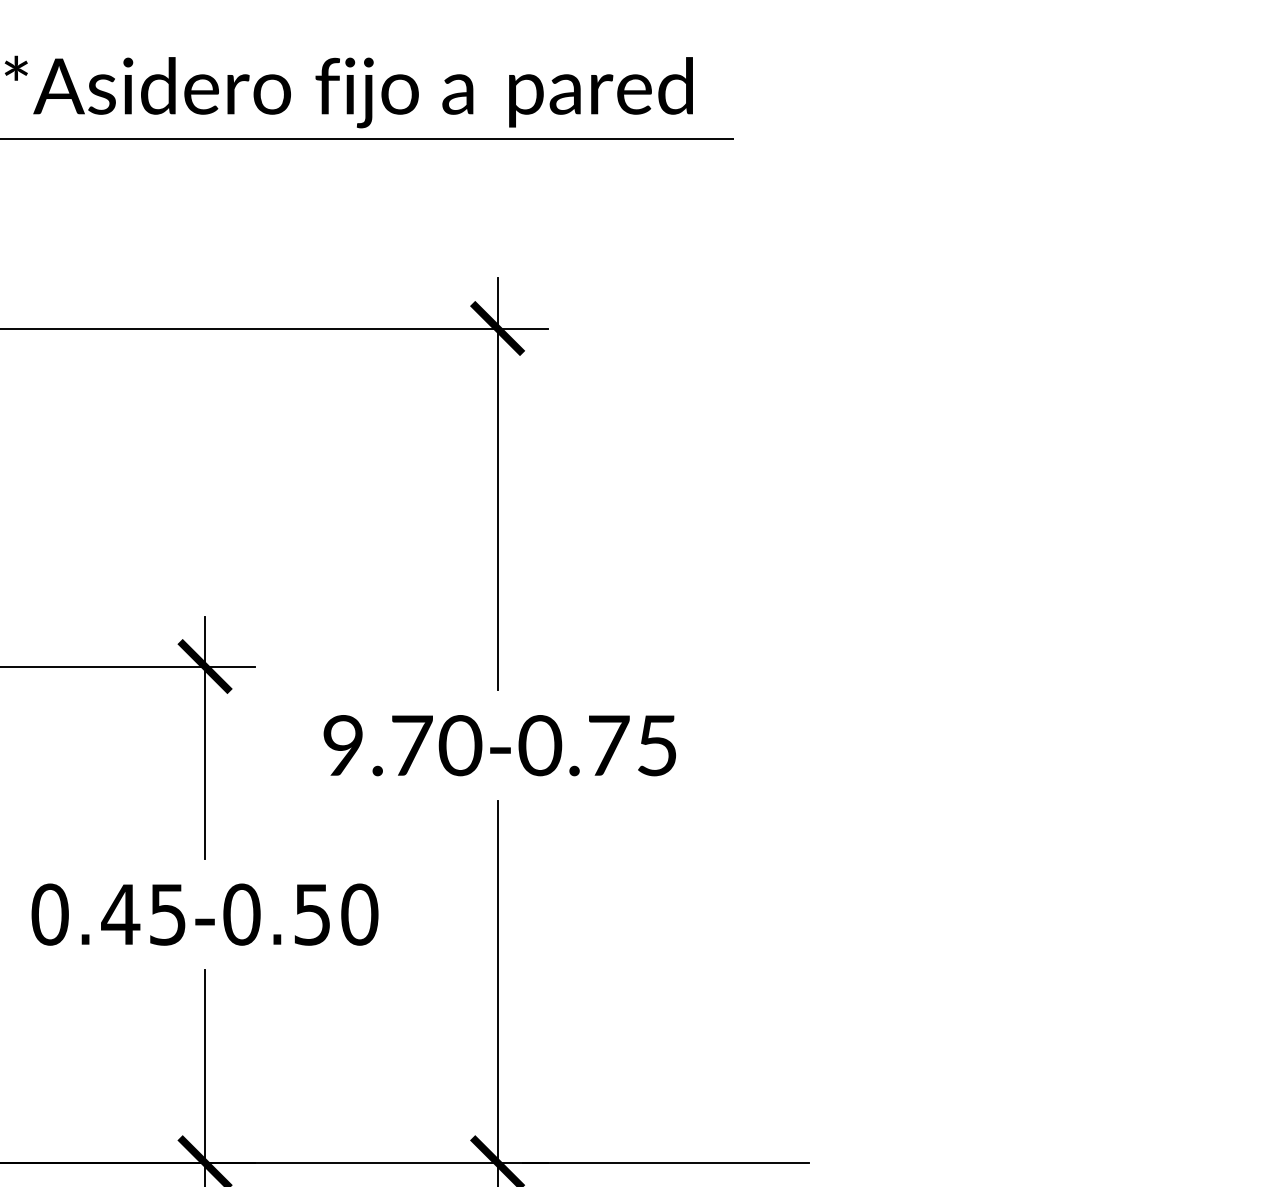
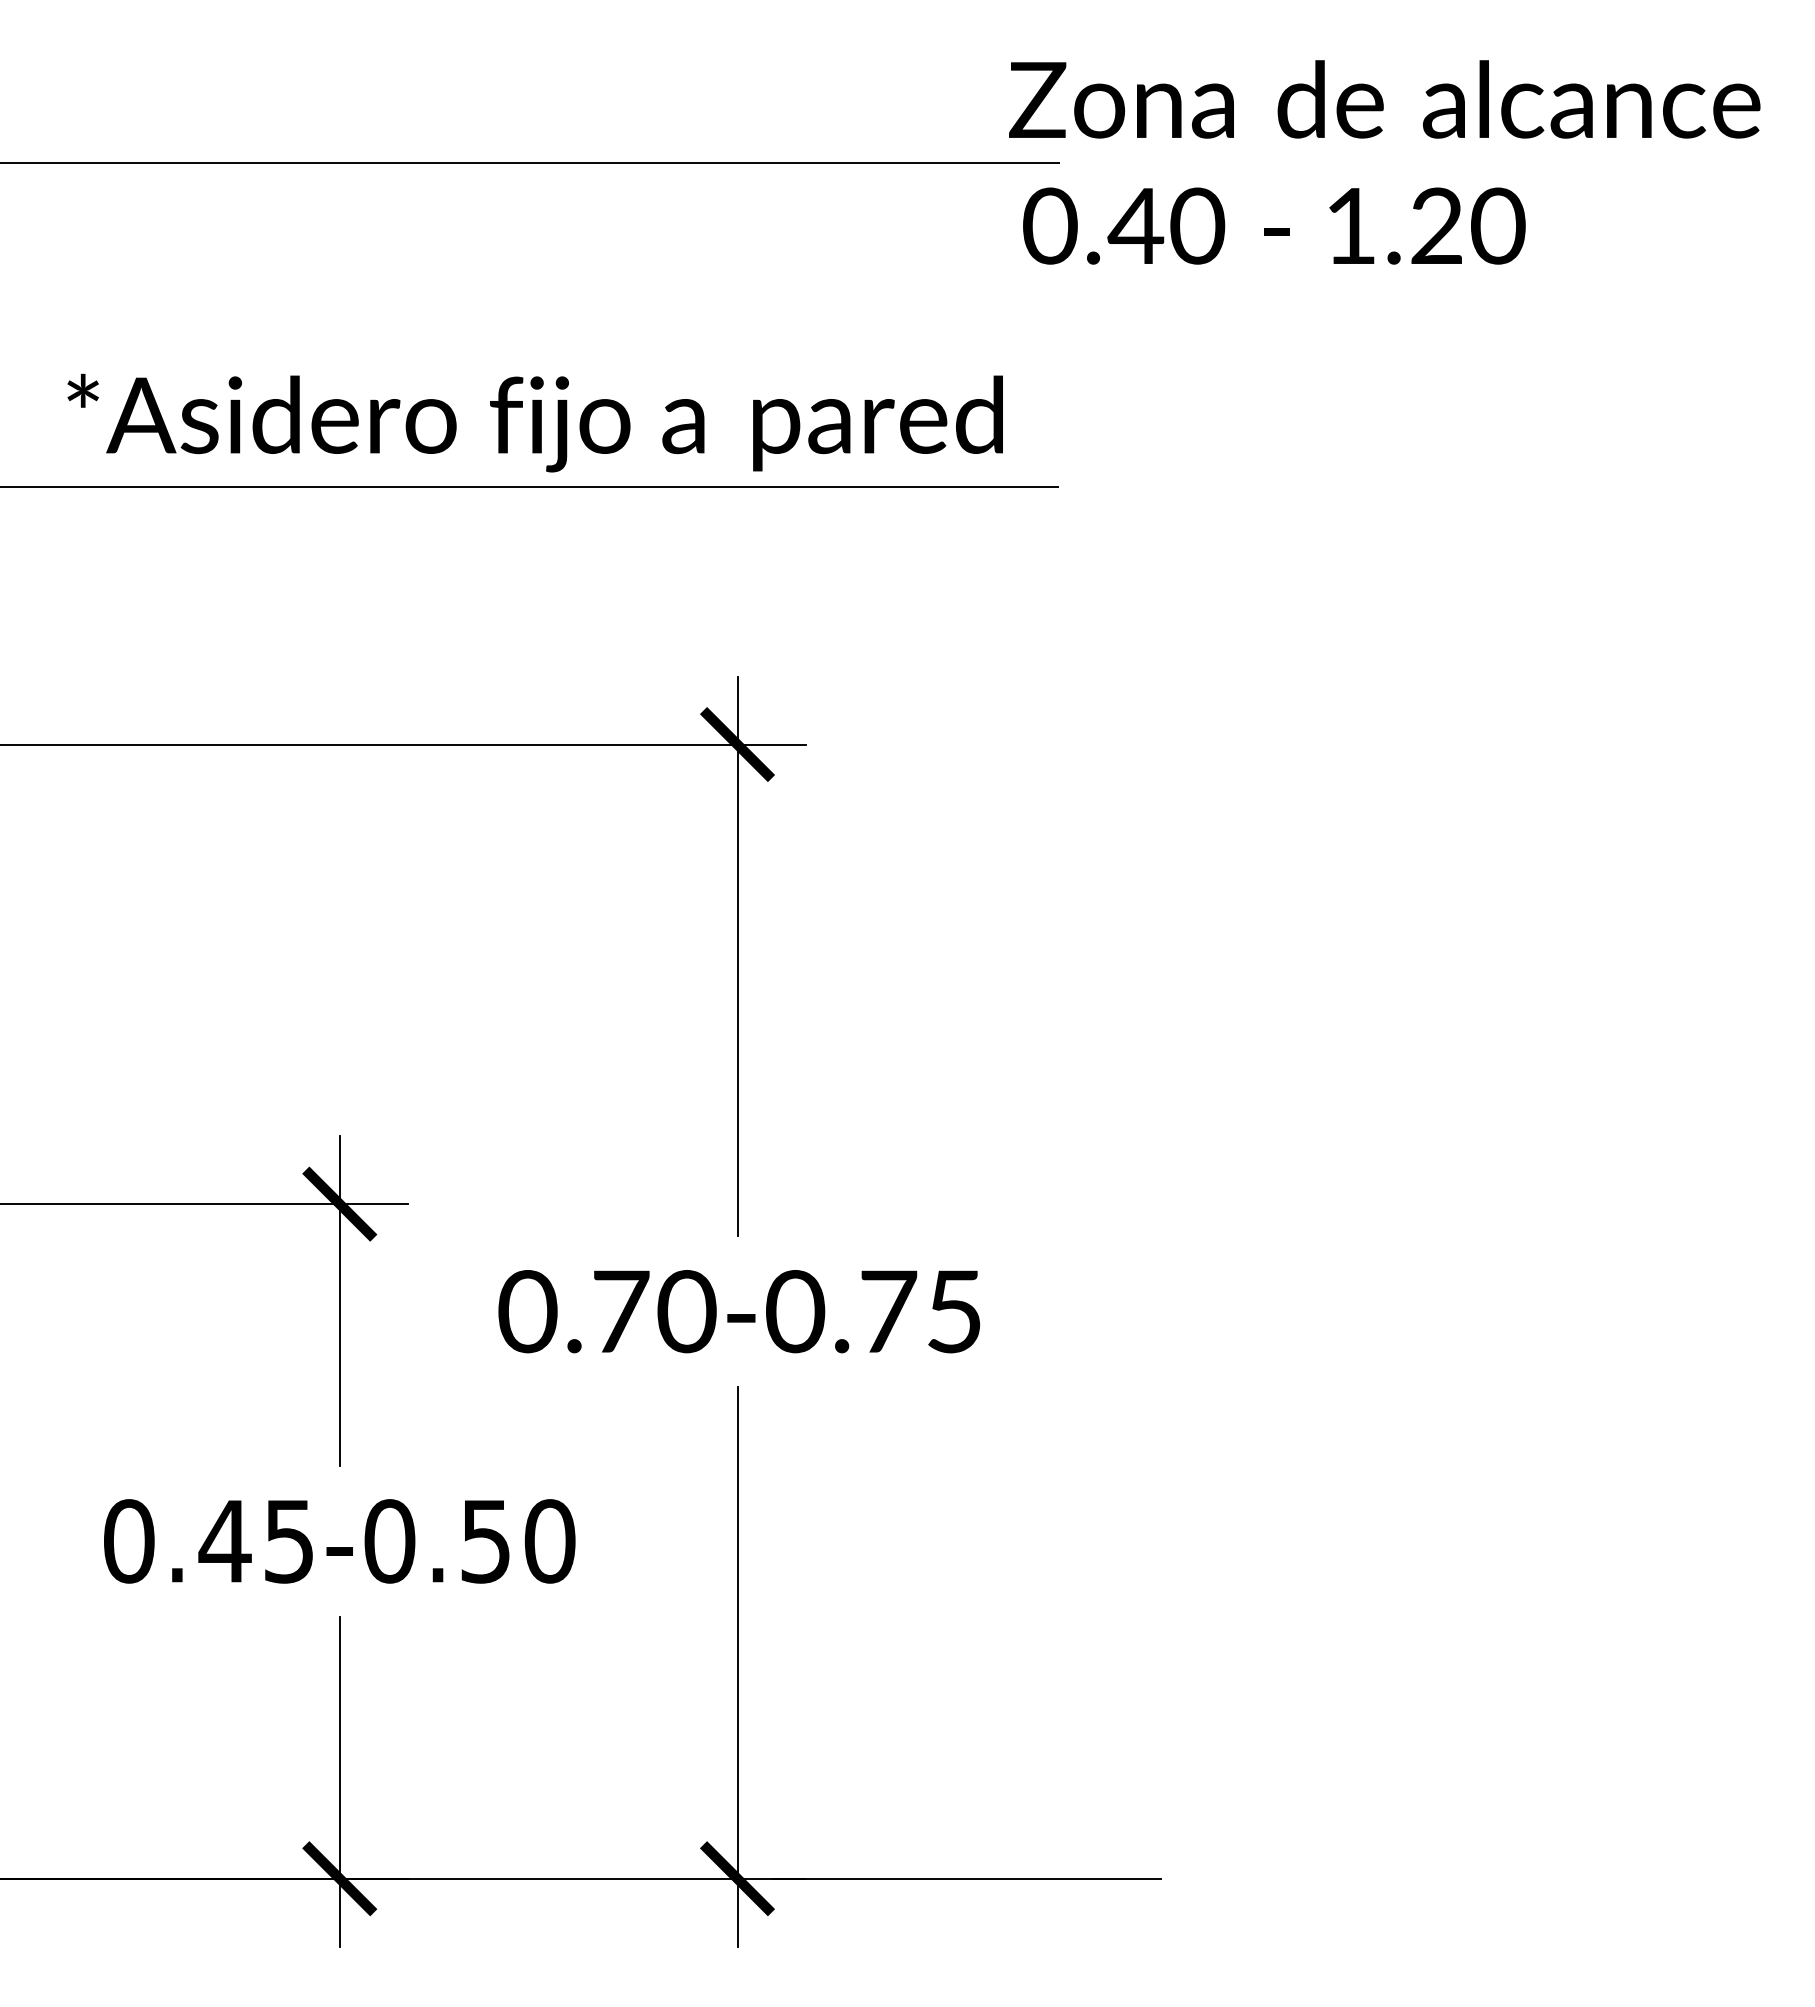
text: (343, 745) -> (527, 1311), 9.70-0.75 -> 0.70-0.75

